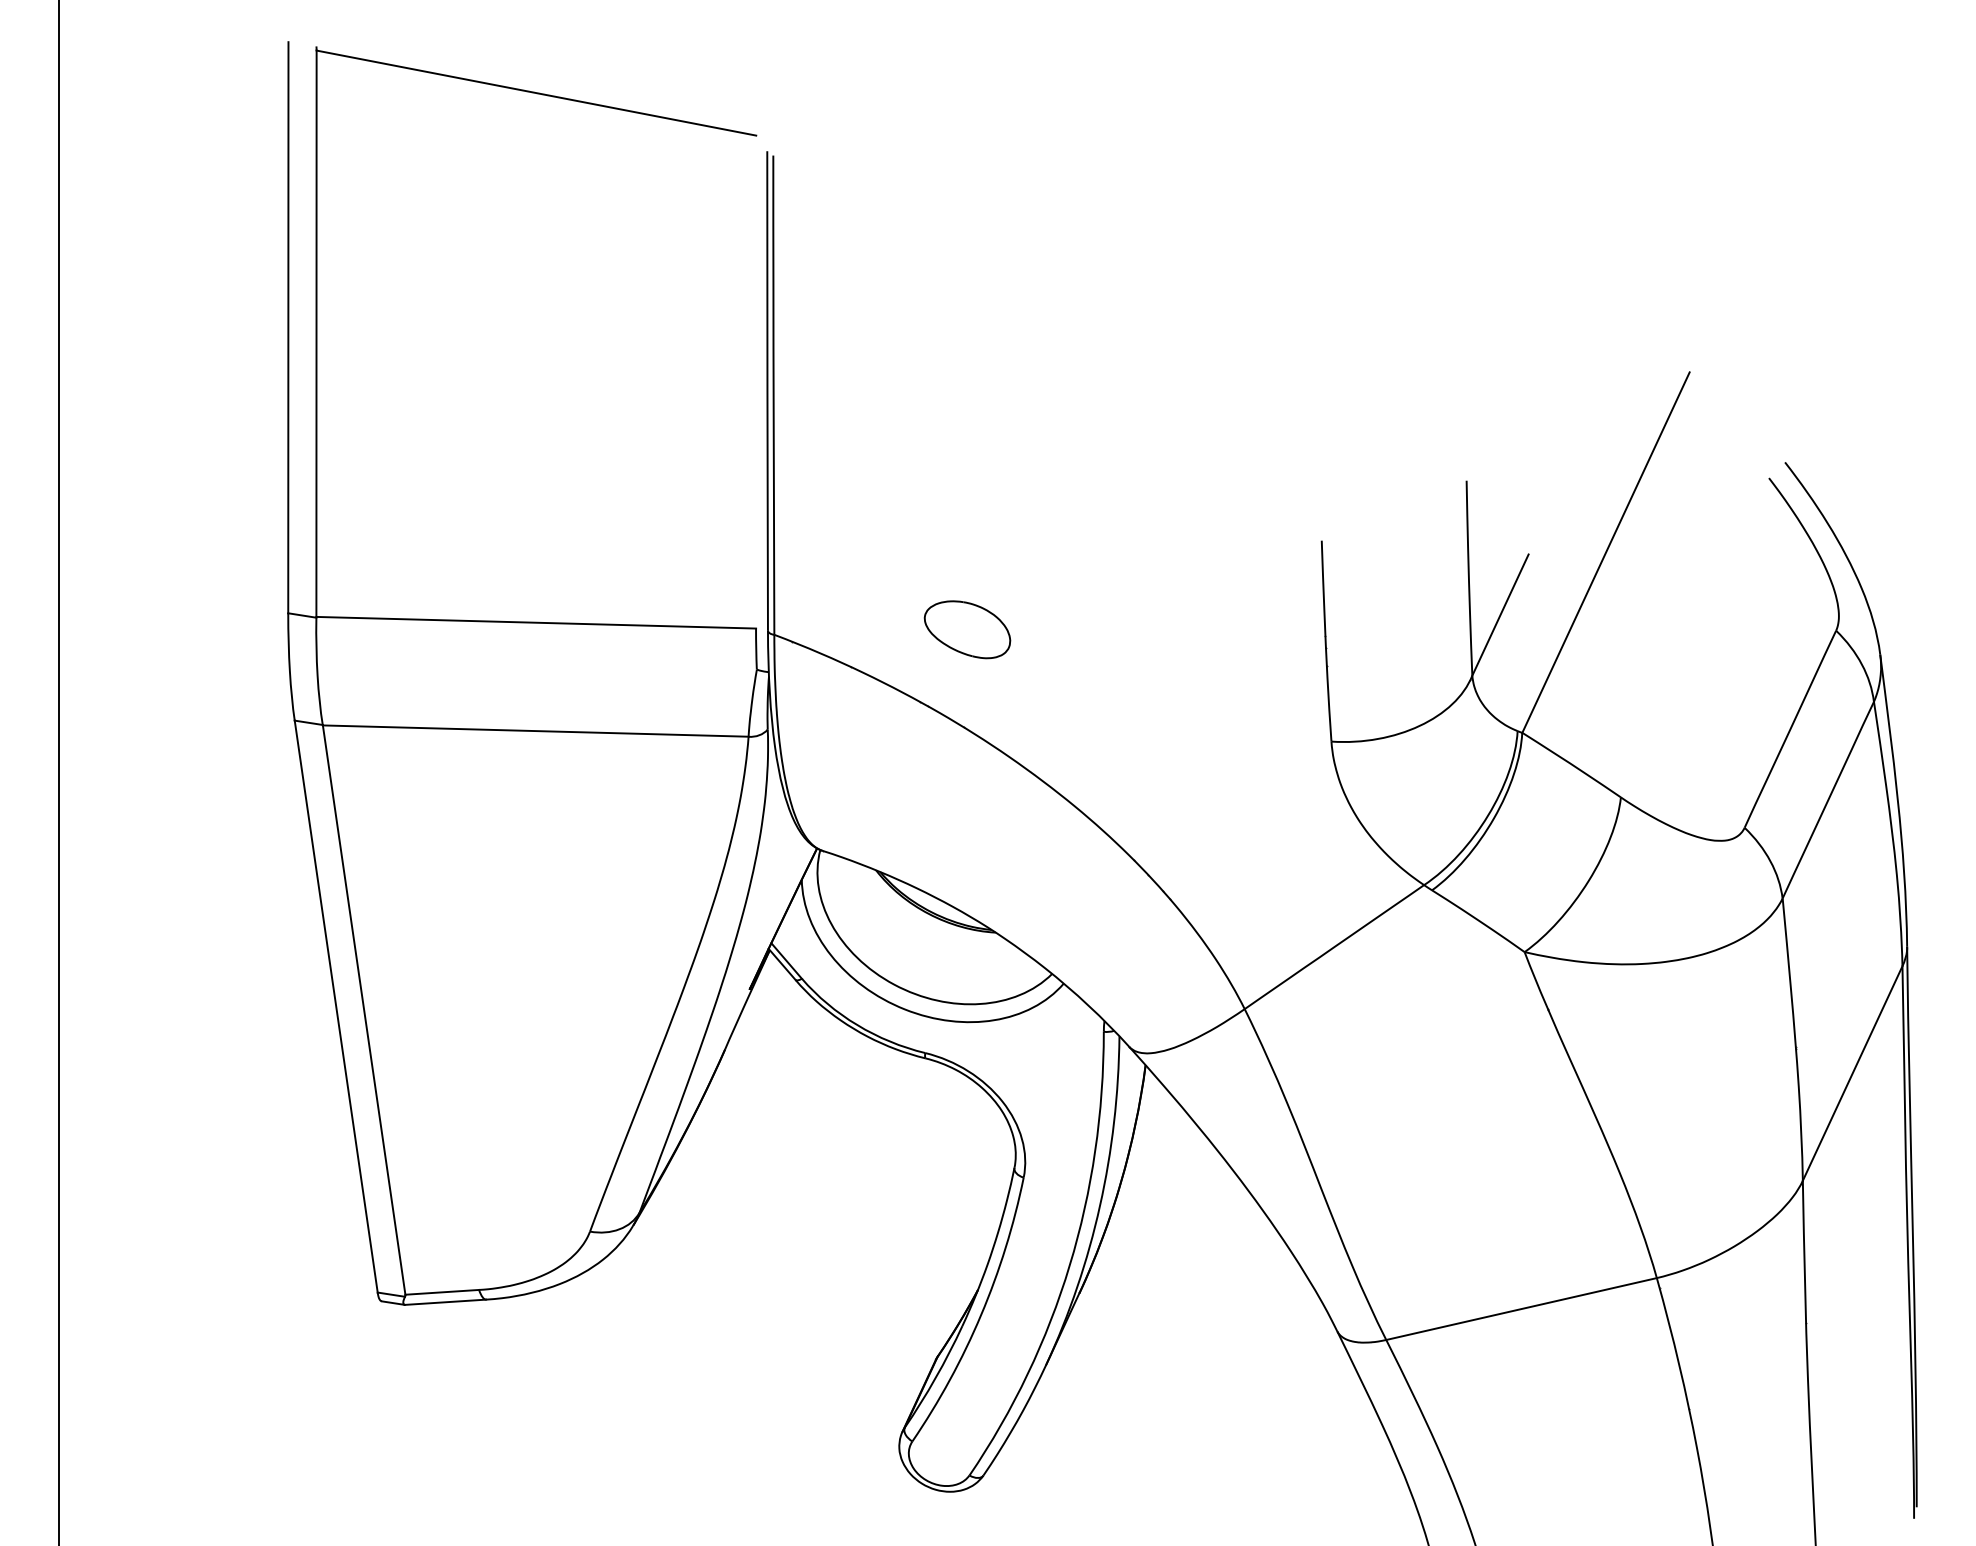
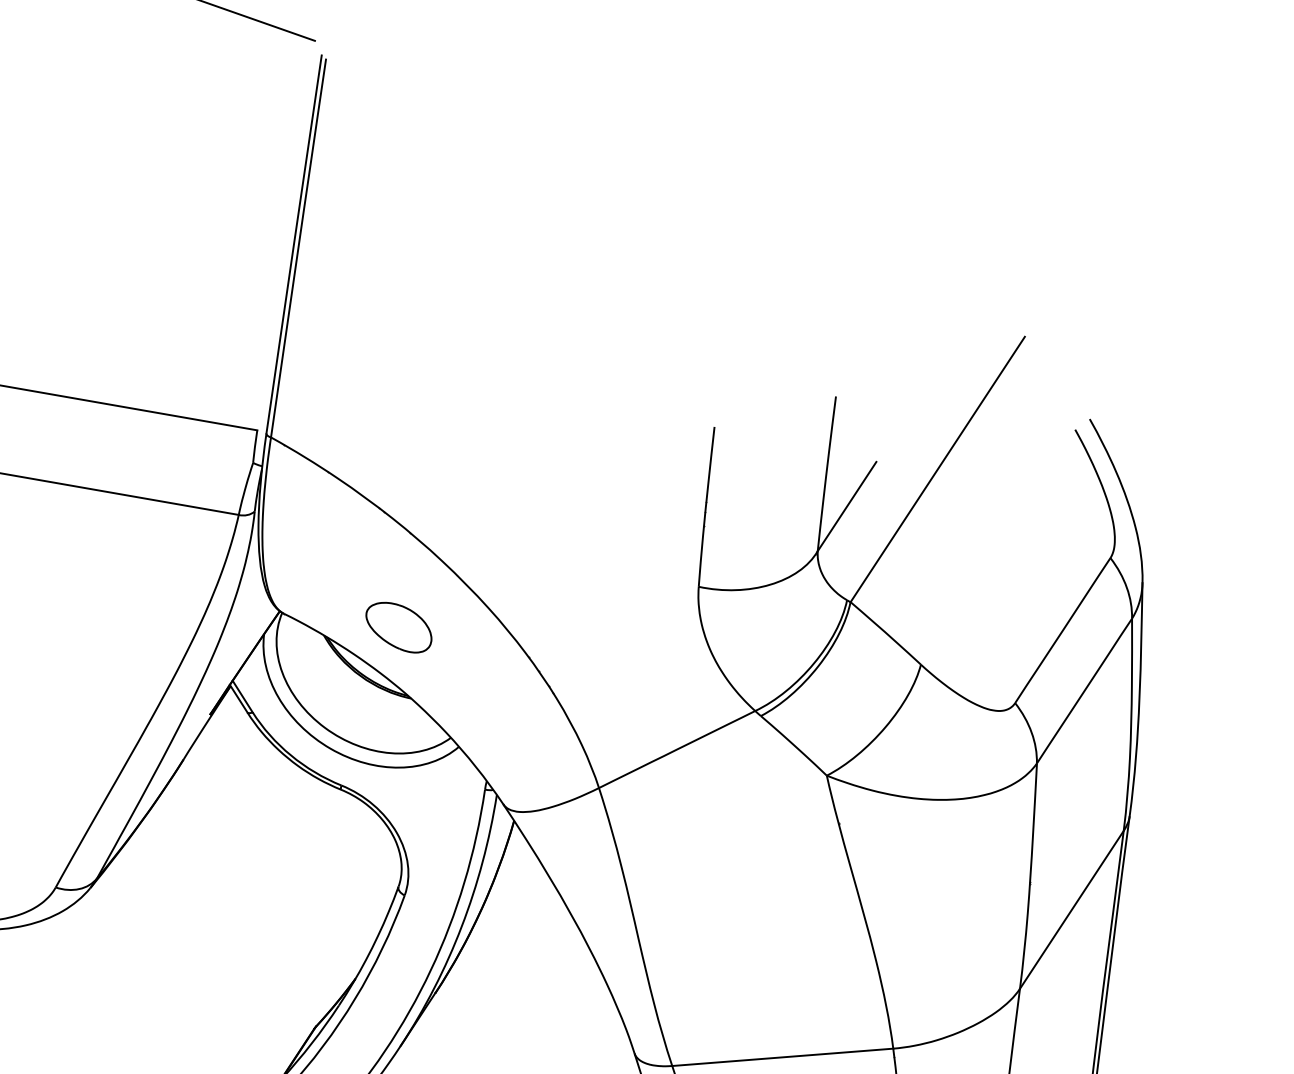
part: (967, 629) -> (398, 627), moved

